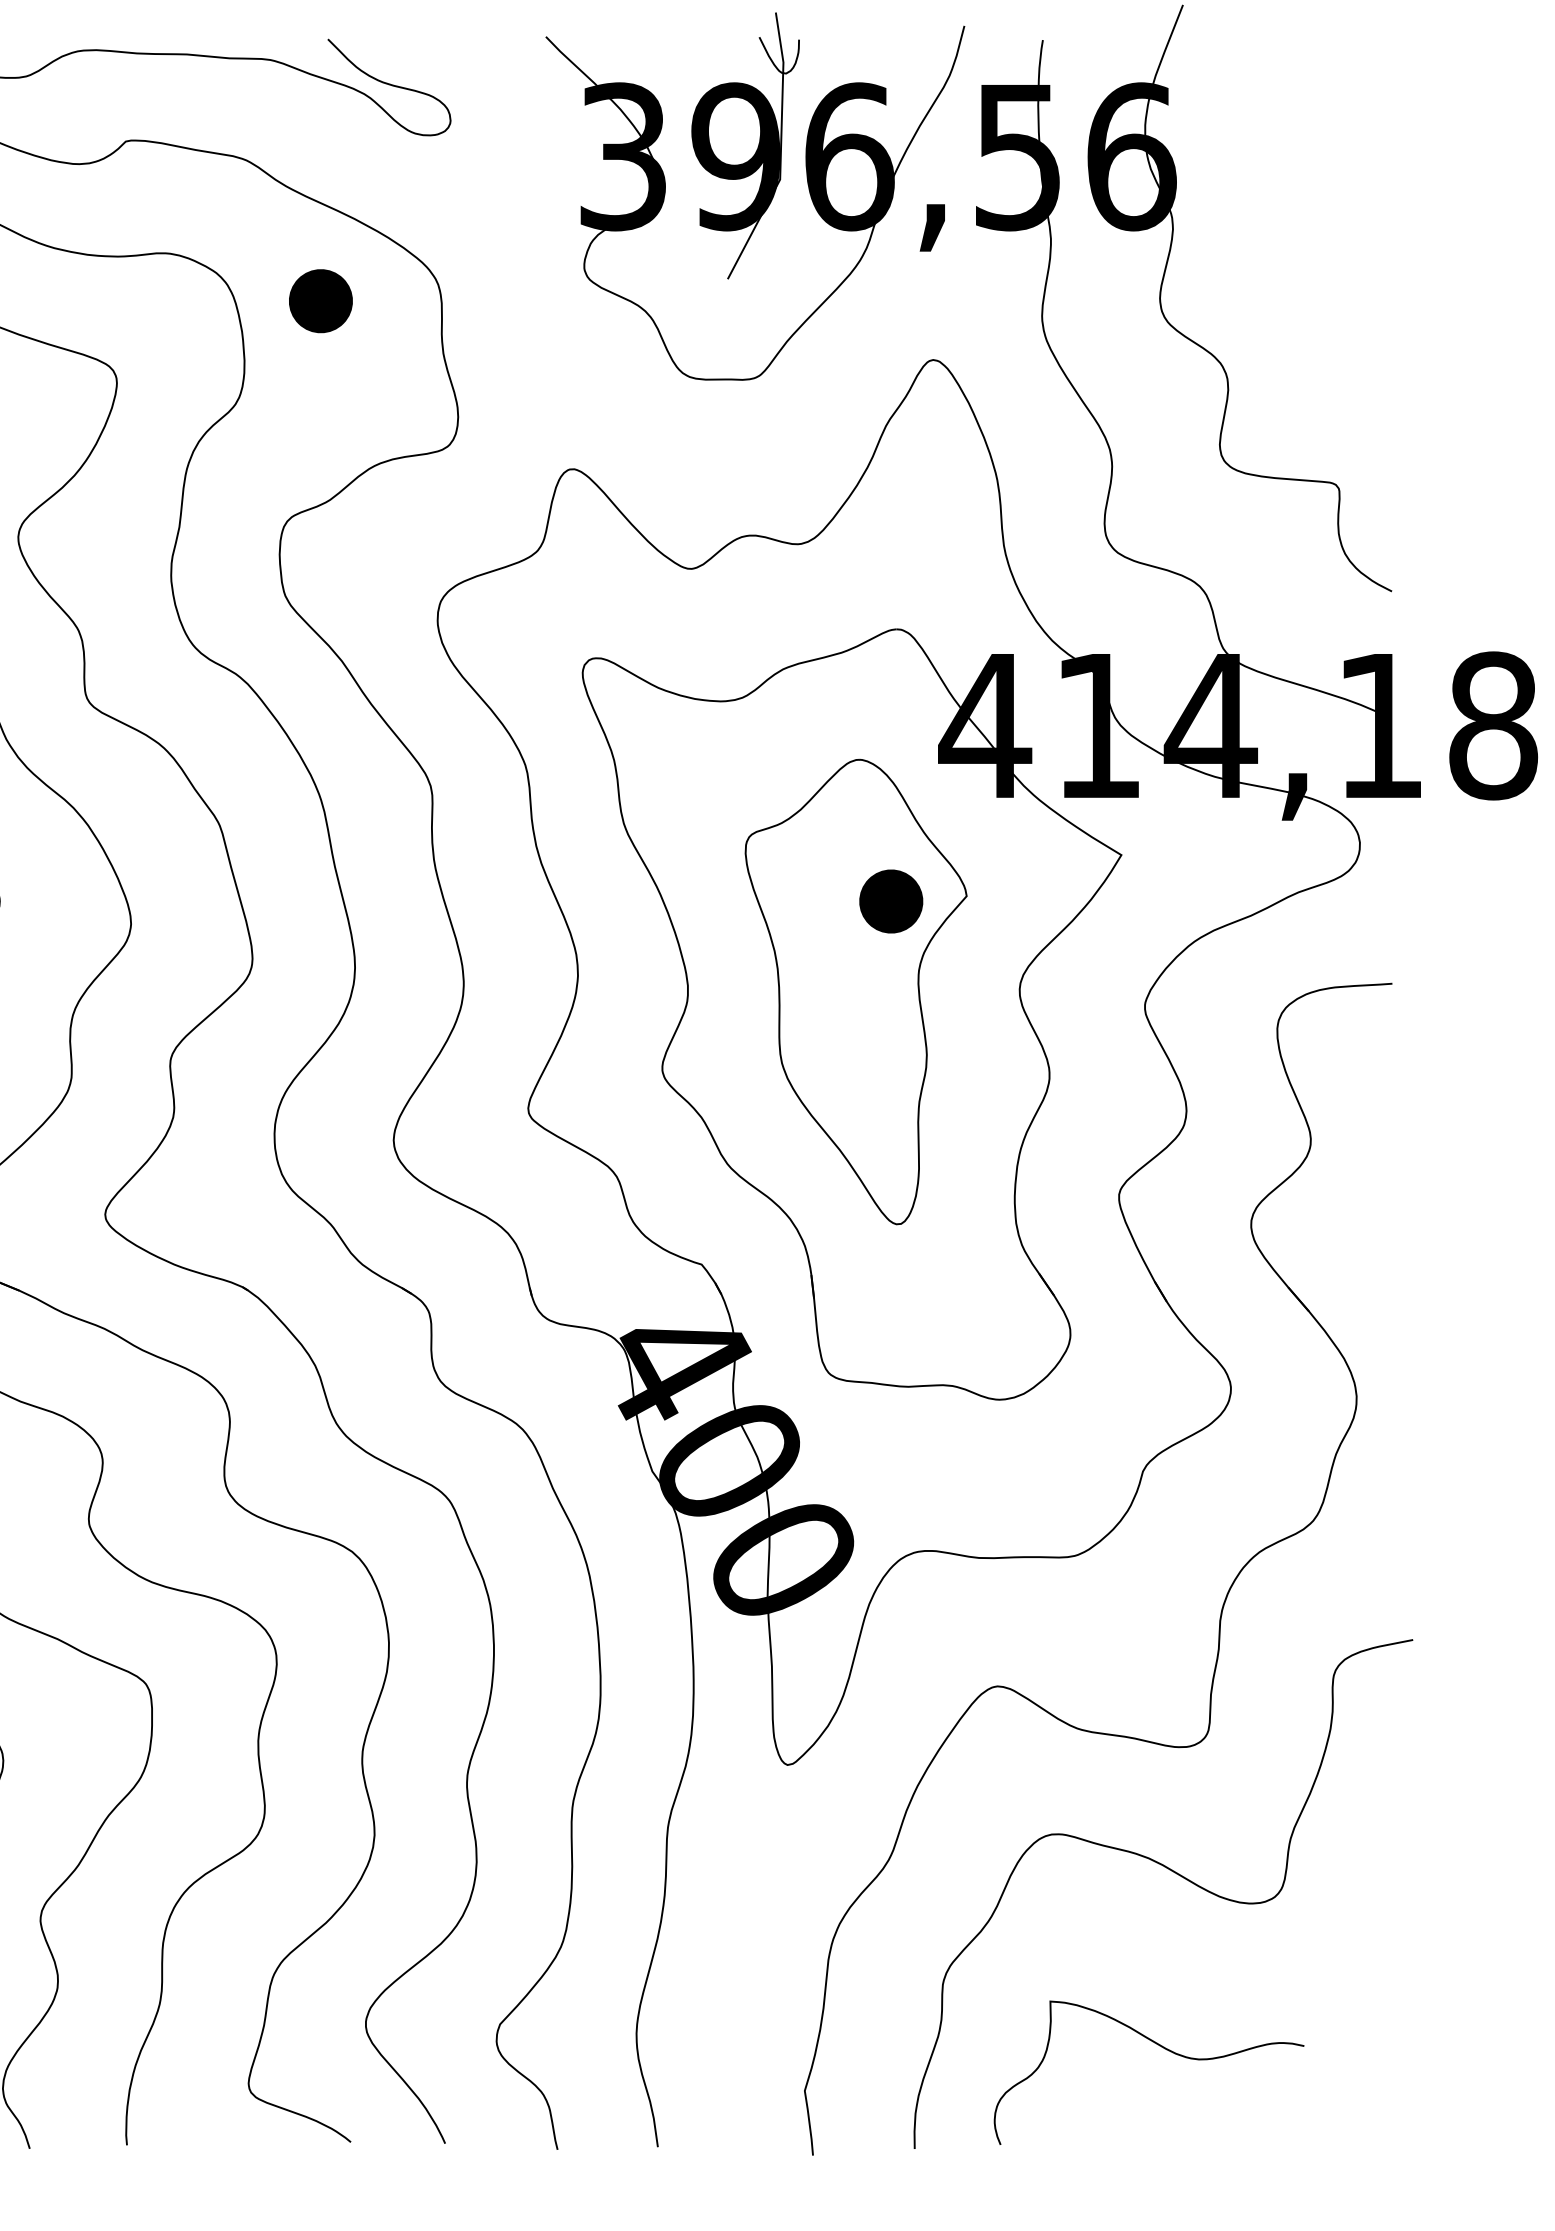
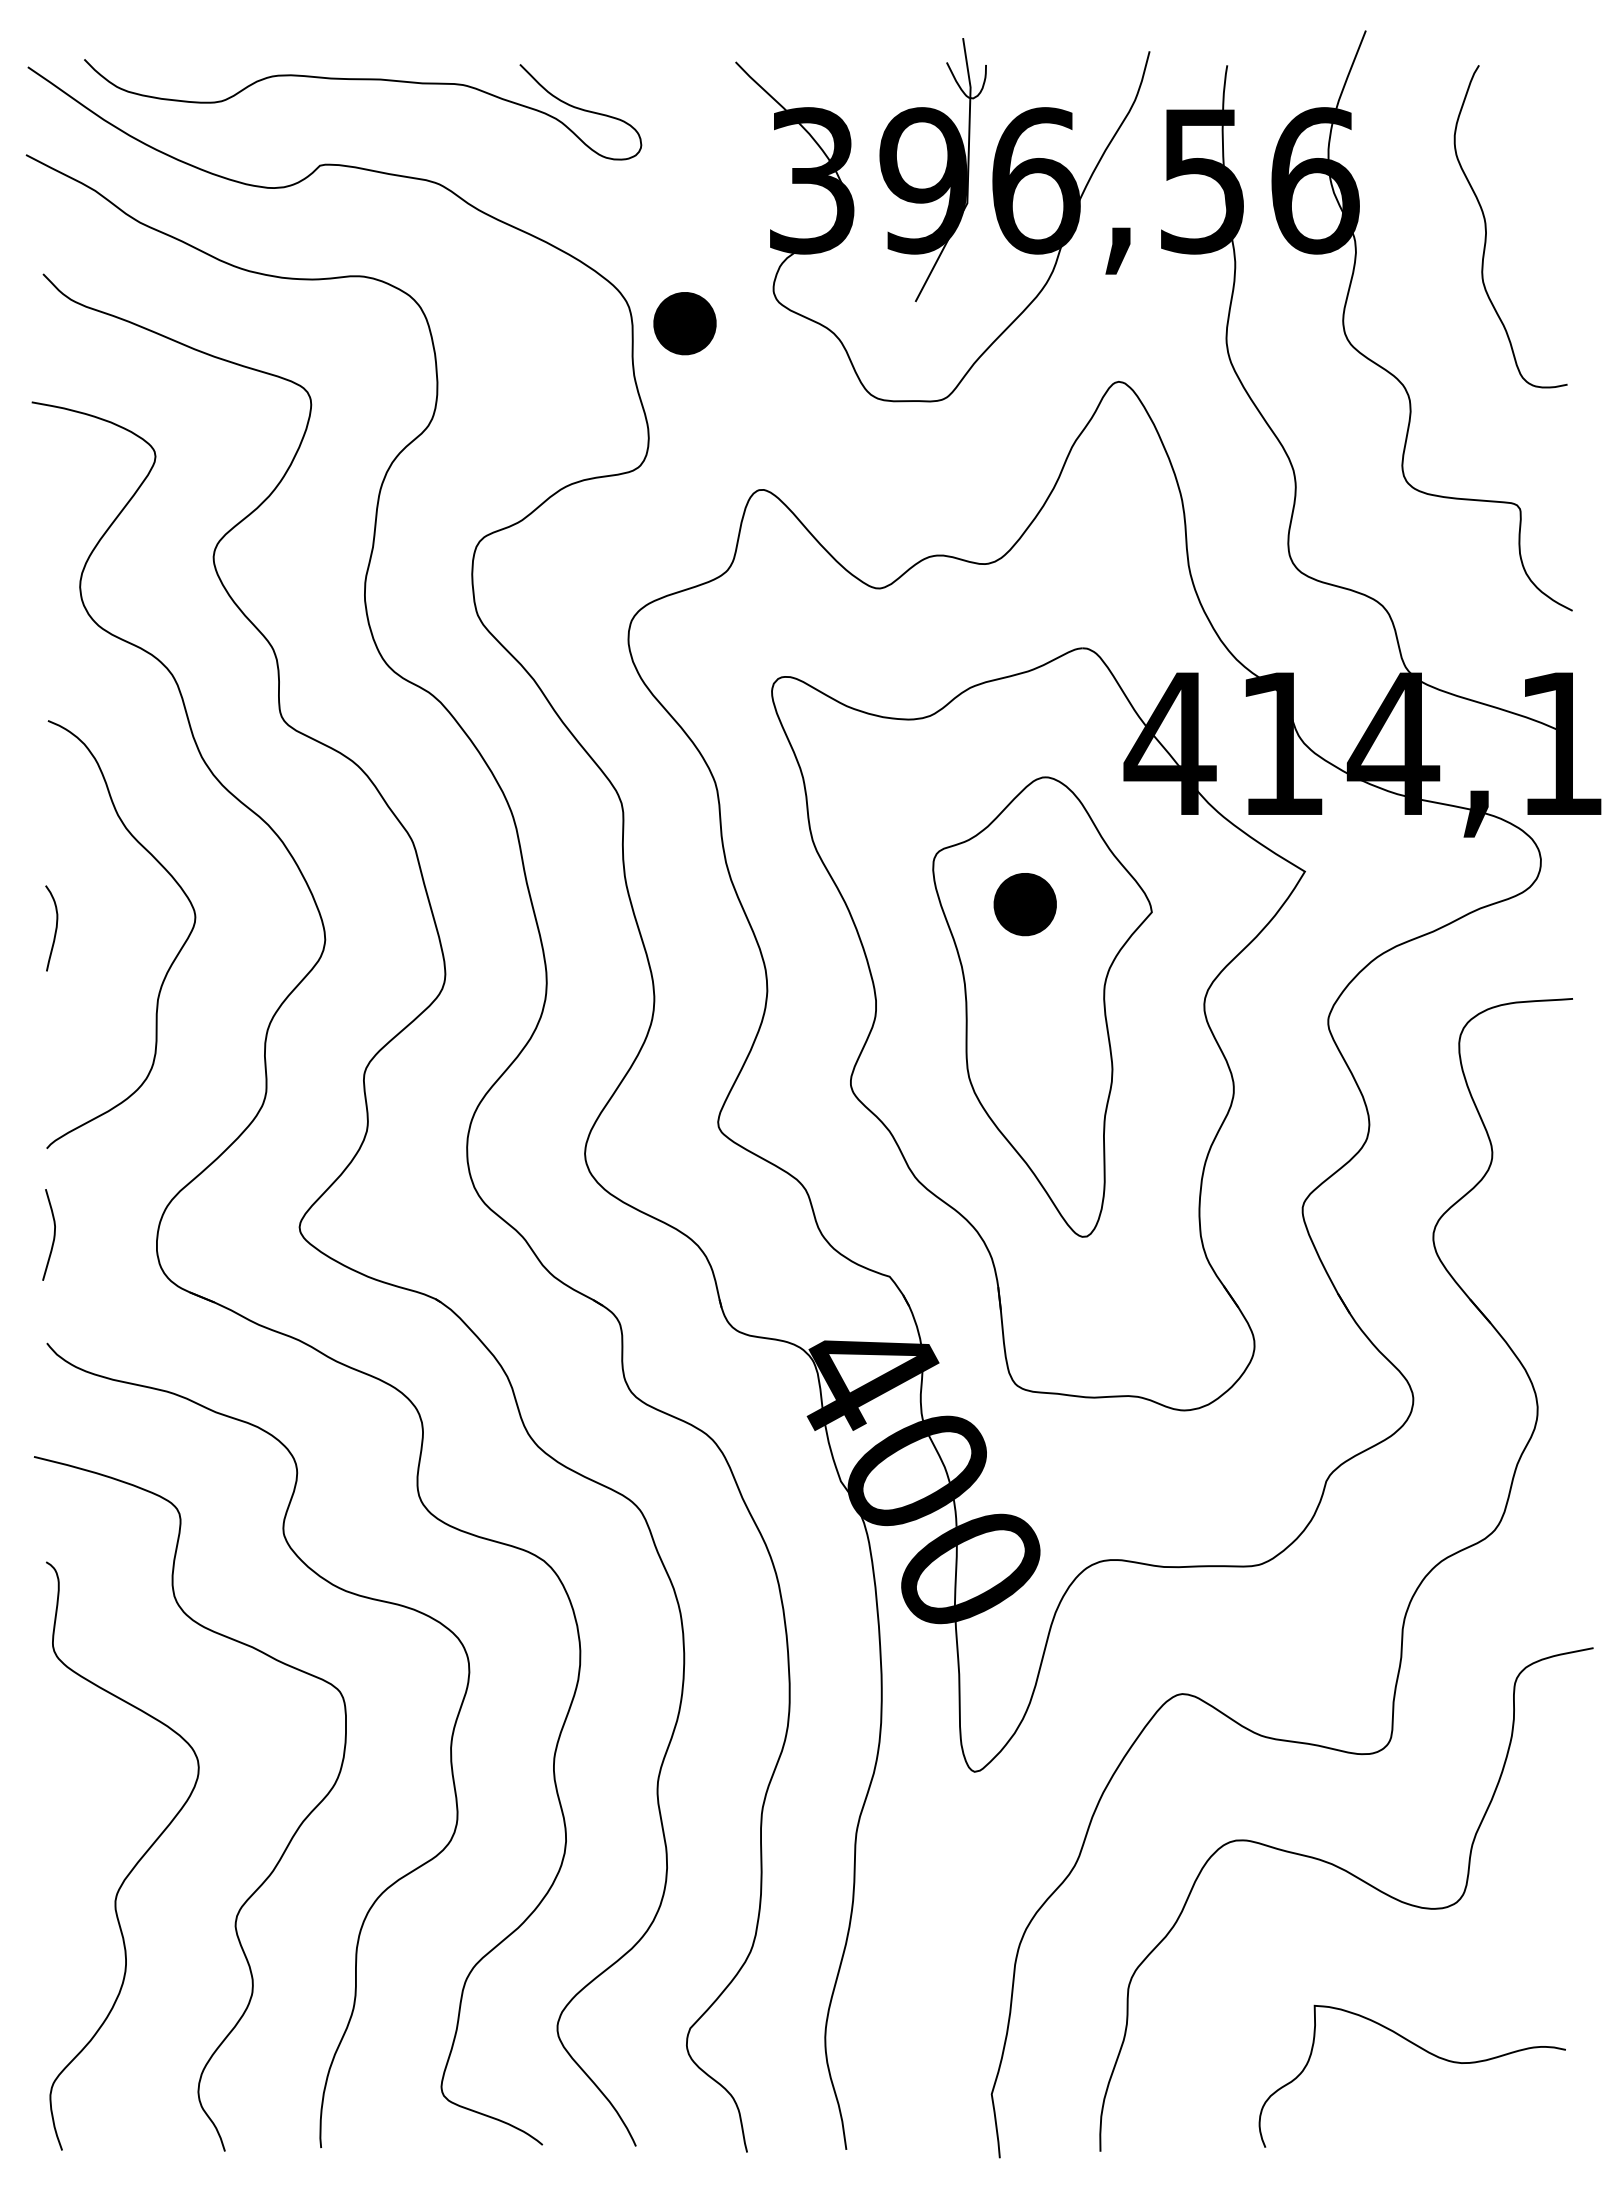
curve: (1304, 203) -> (1486, 226), added
part: (320, 301) -> (684, 323), moved
part: (890, 901) -> (1024, 904), moved
curve: (1161, 2047) -> (1424, 2051), moved

